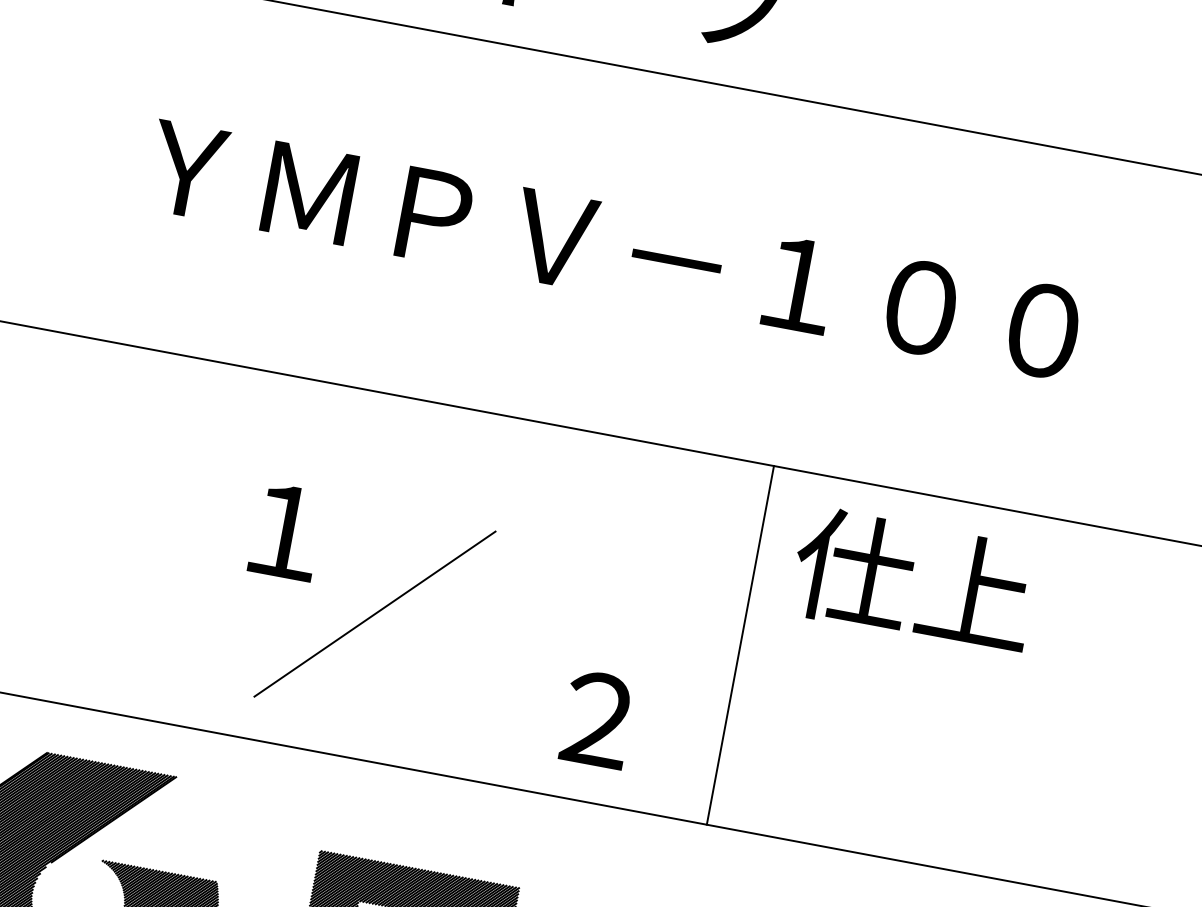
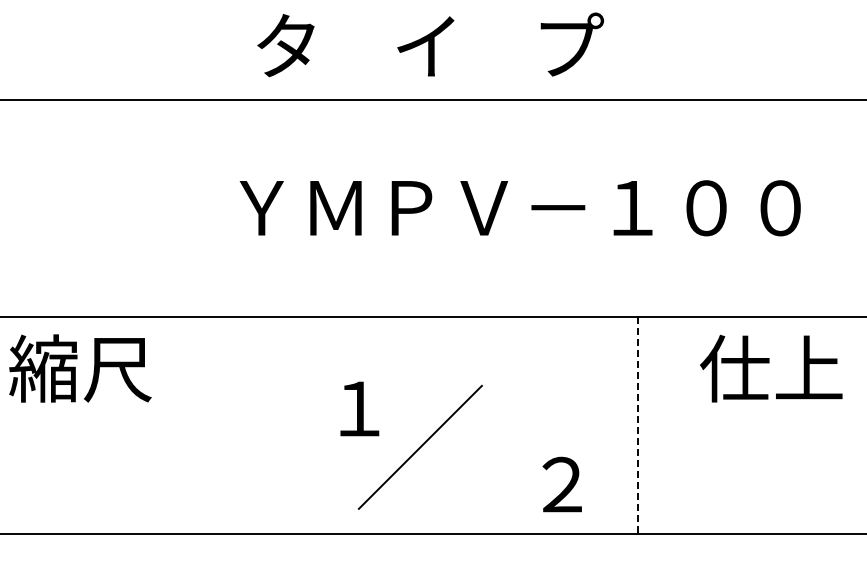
text: (914, 580) -> (771, 368), moved
line: (740, 645) -> (637, 425), solid -> dashed

